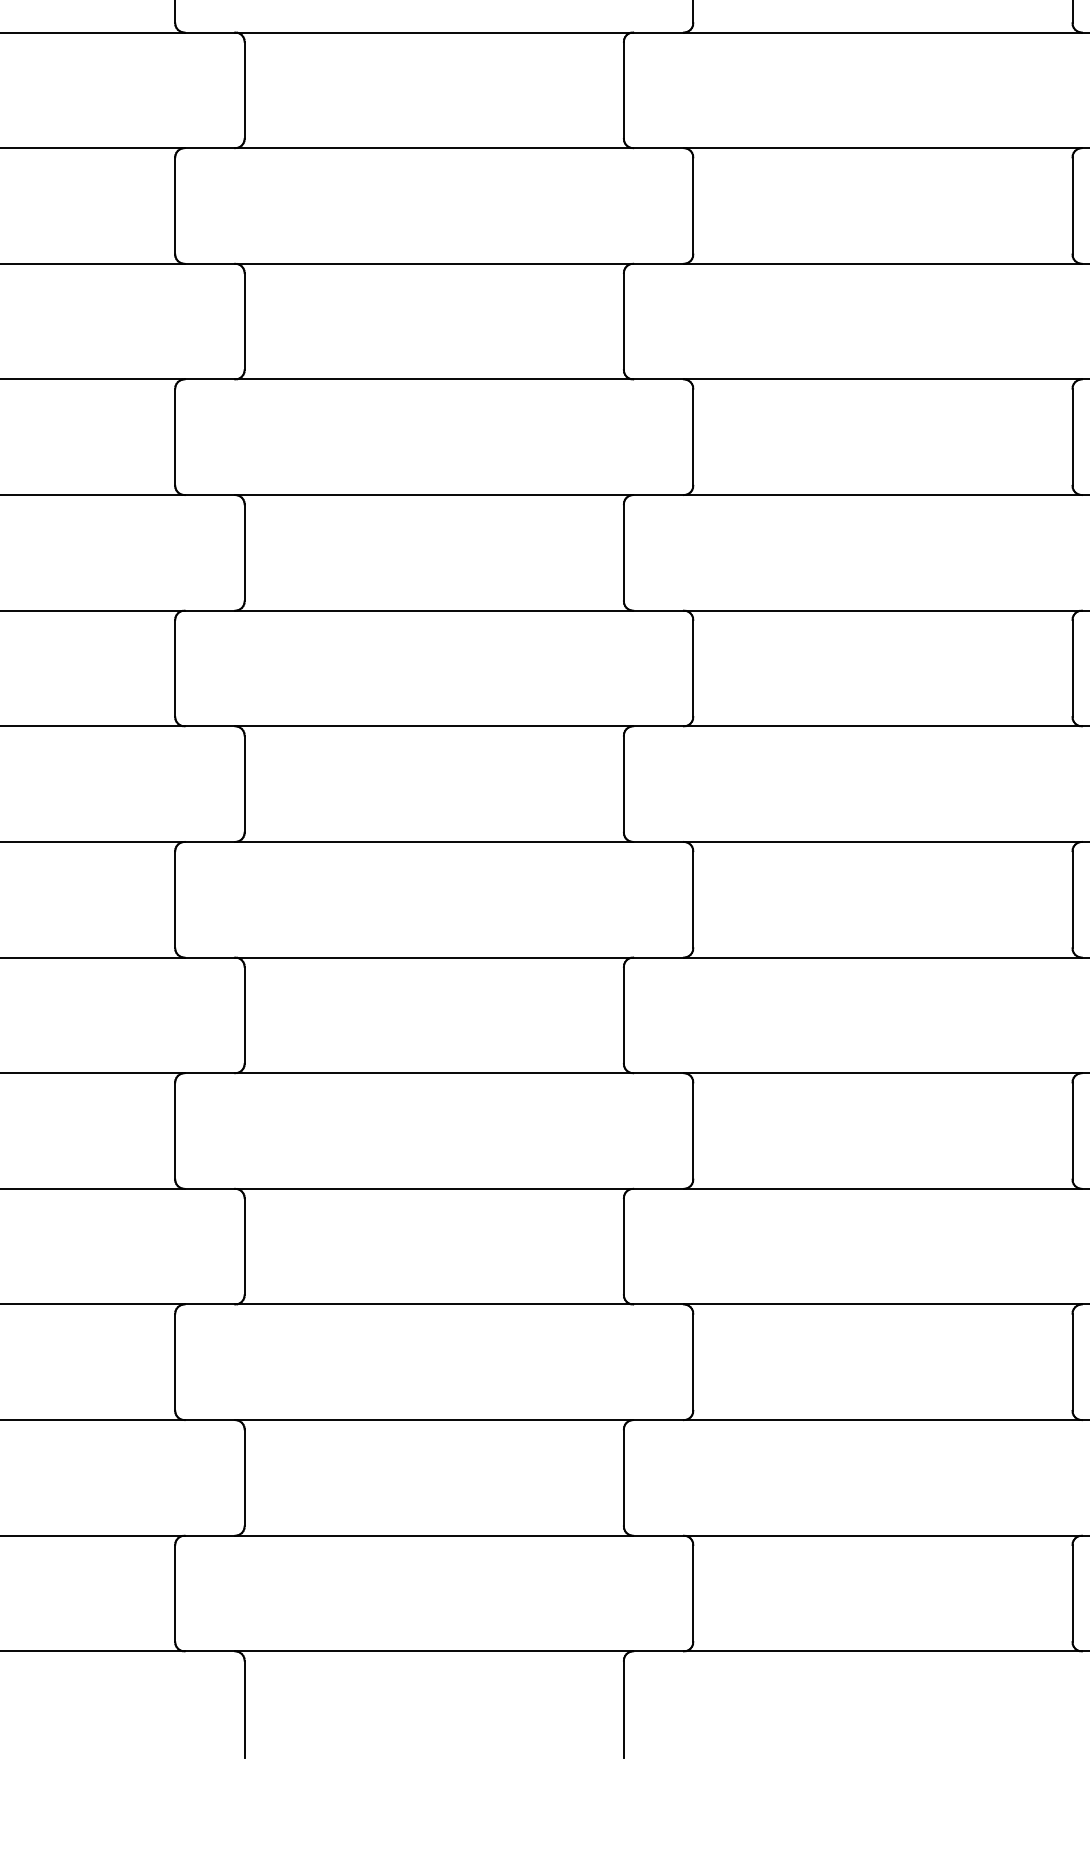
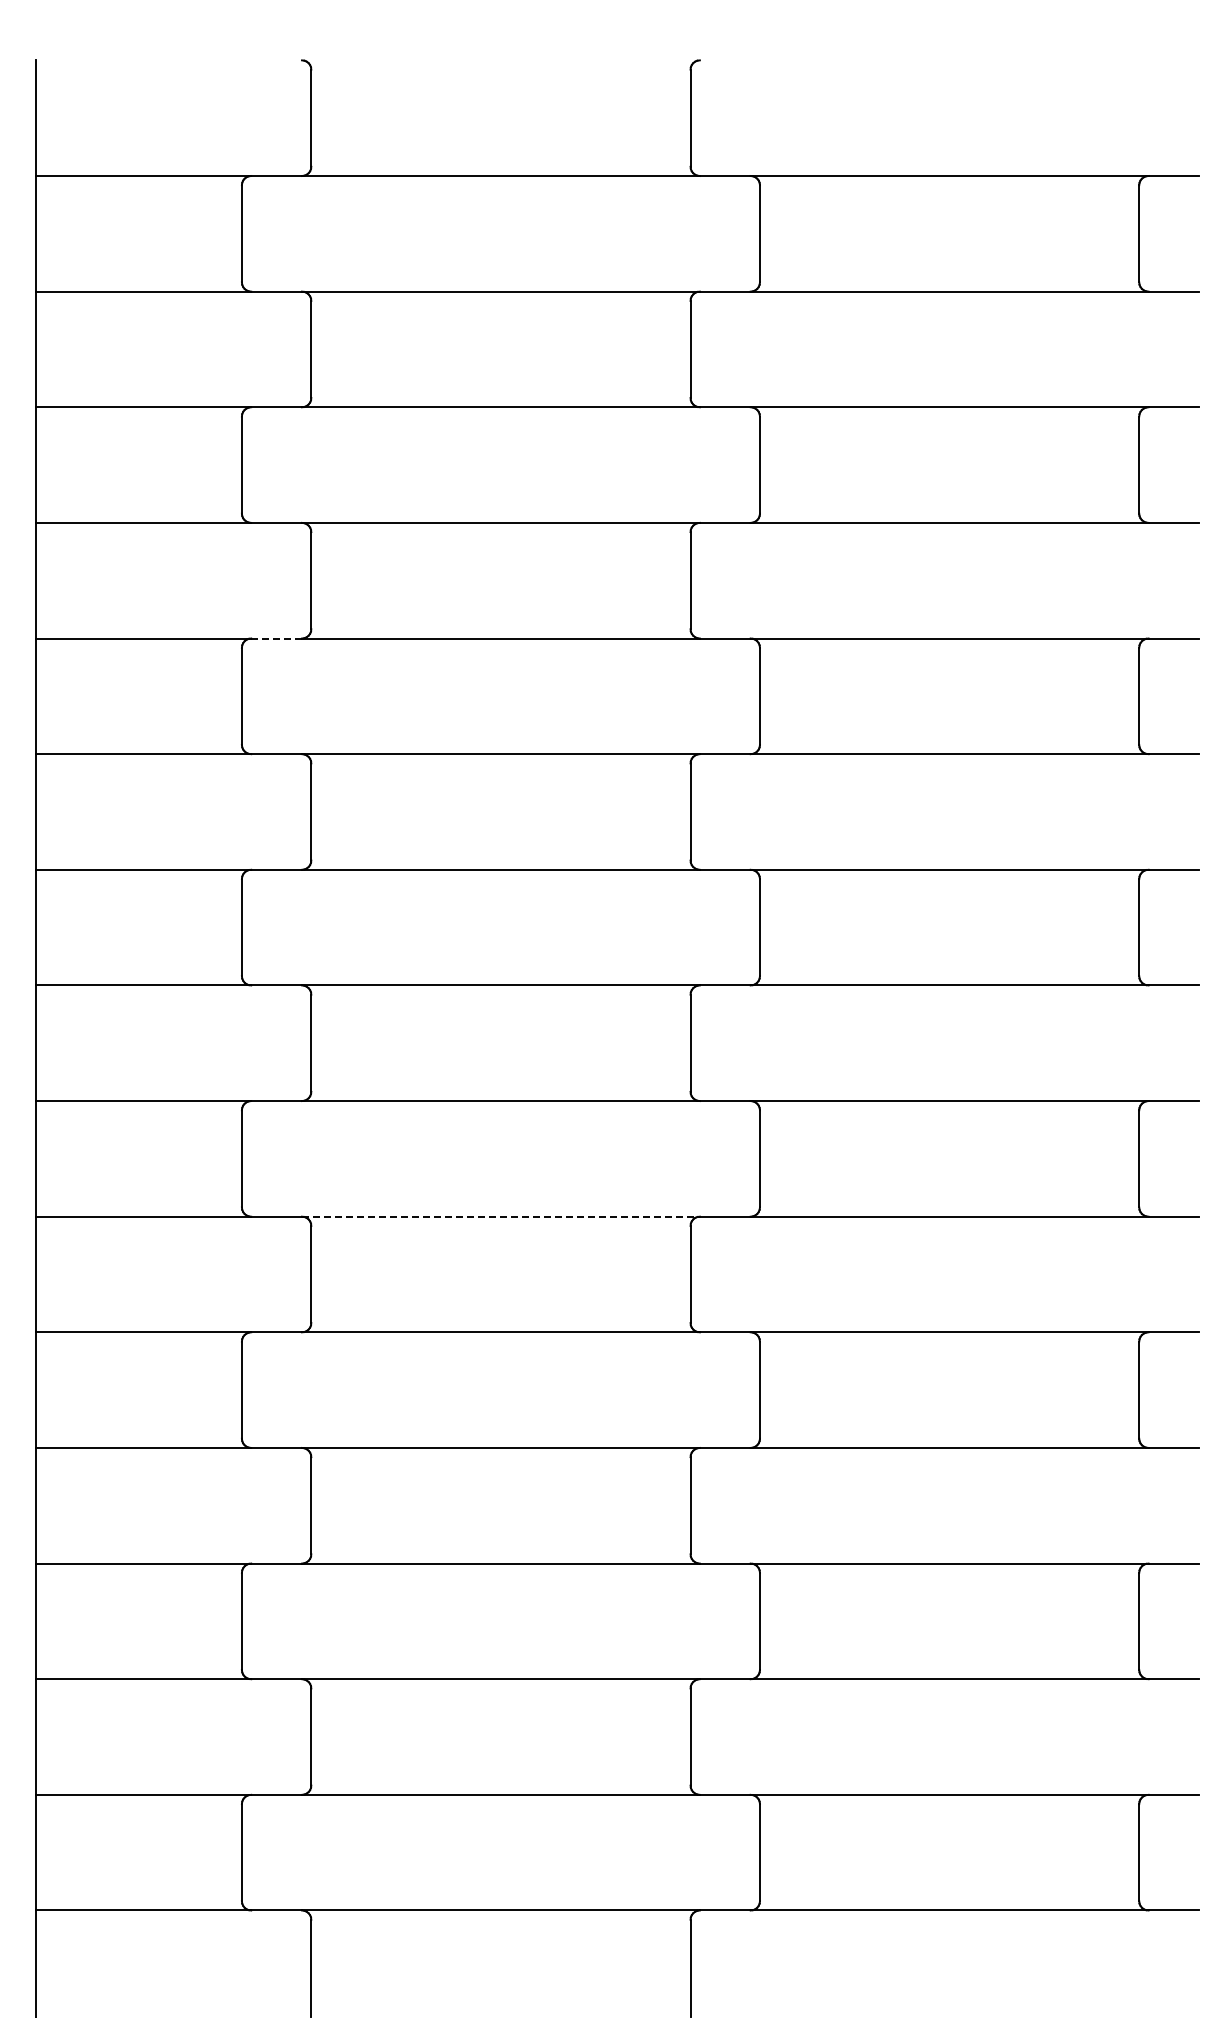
line: (210, 379) -> (277, 638), solid -> dashed
line: (433, 957) -> (500, 1216), solid -> dashed

